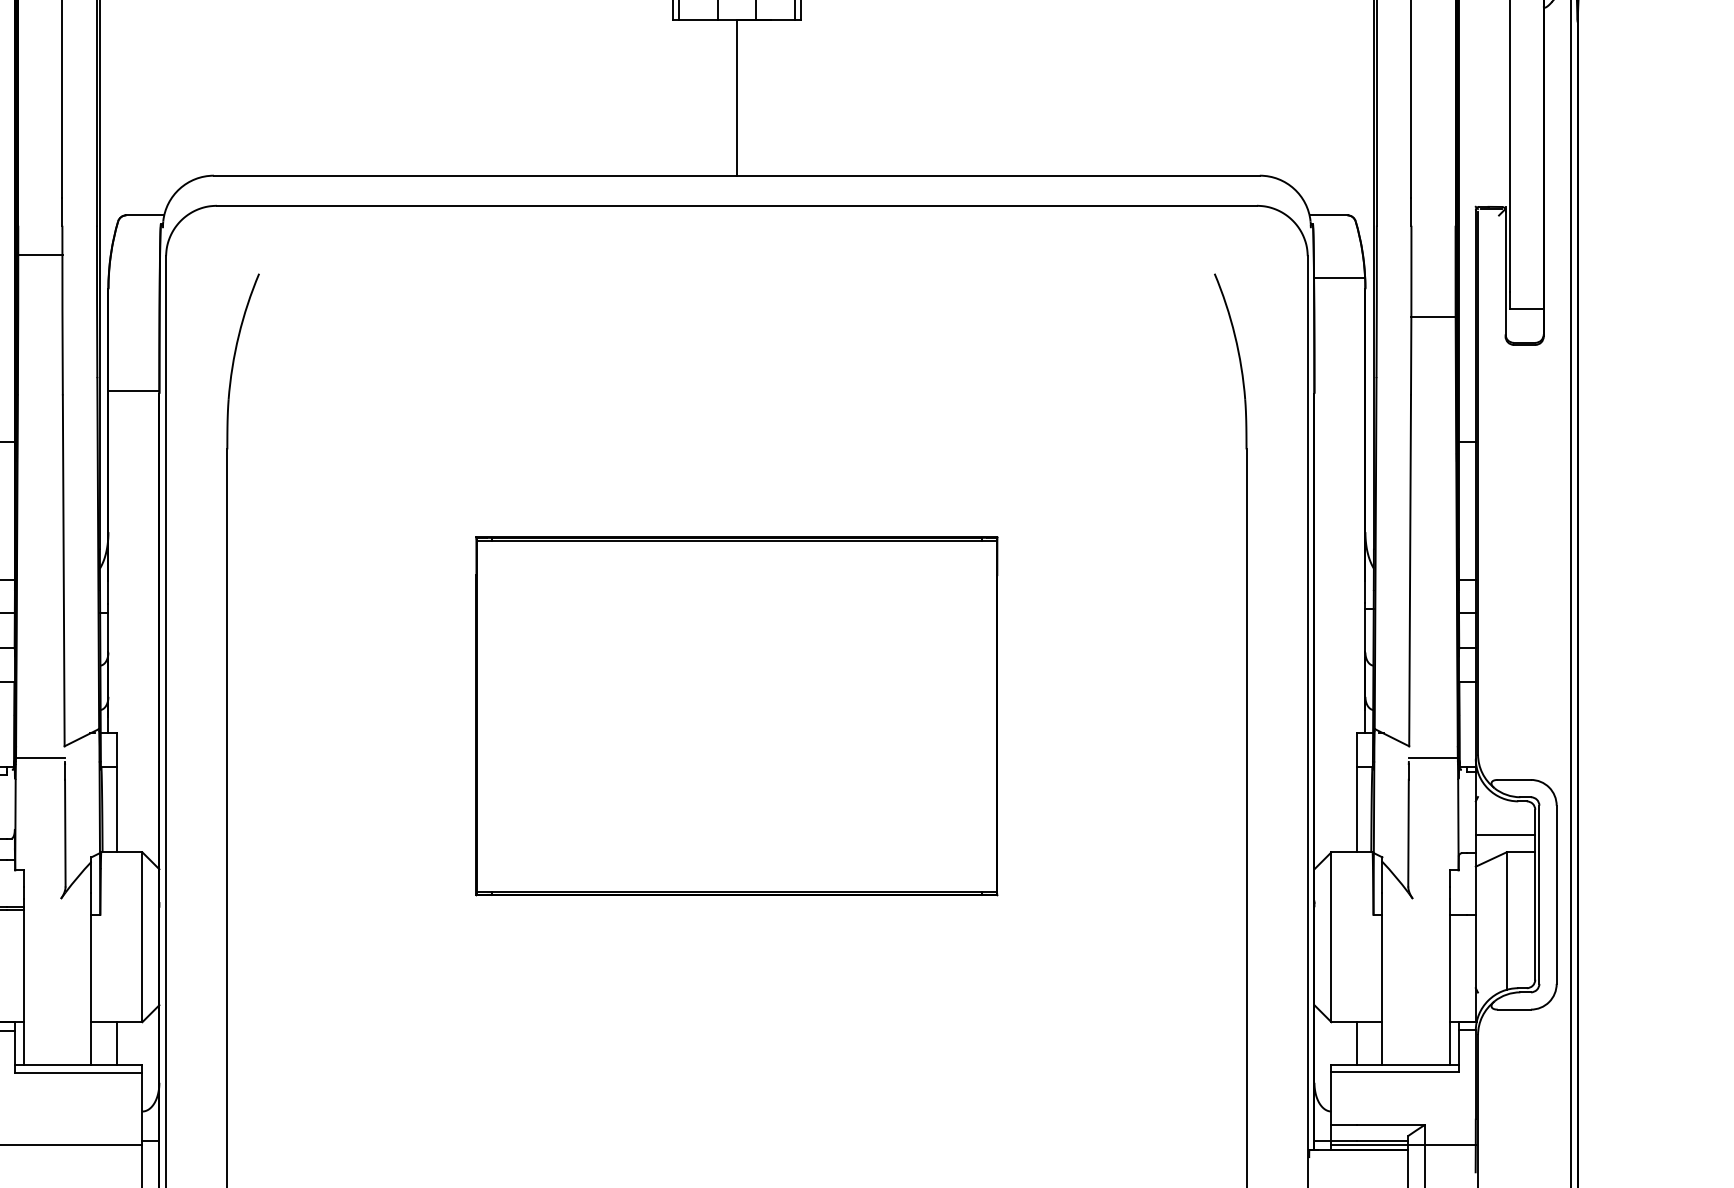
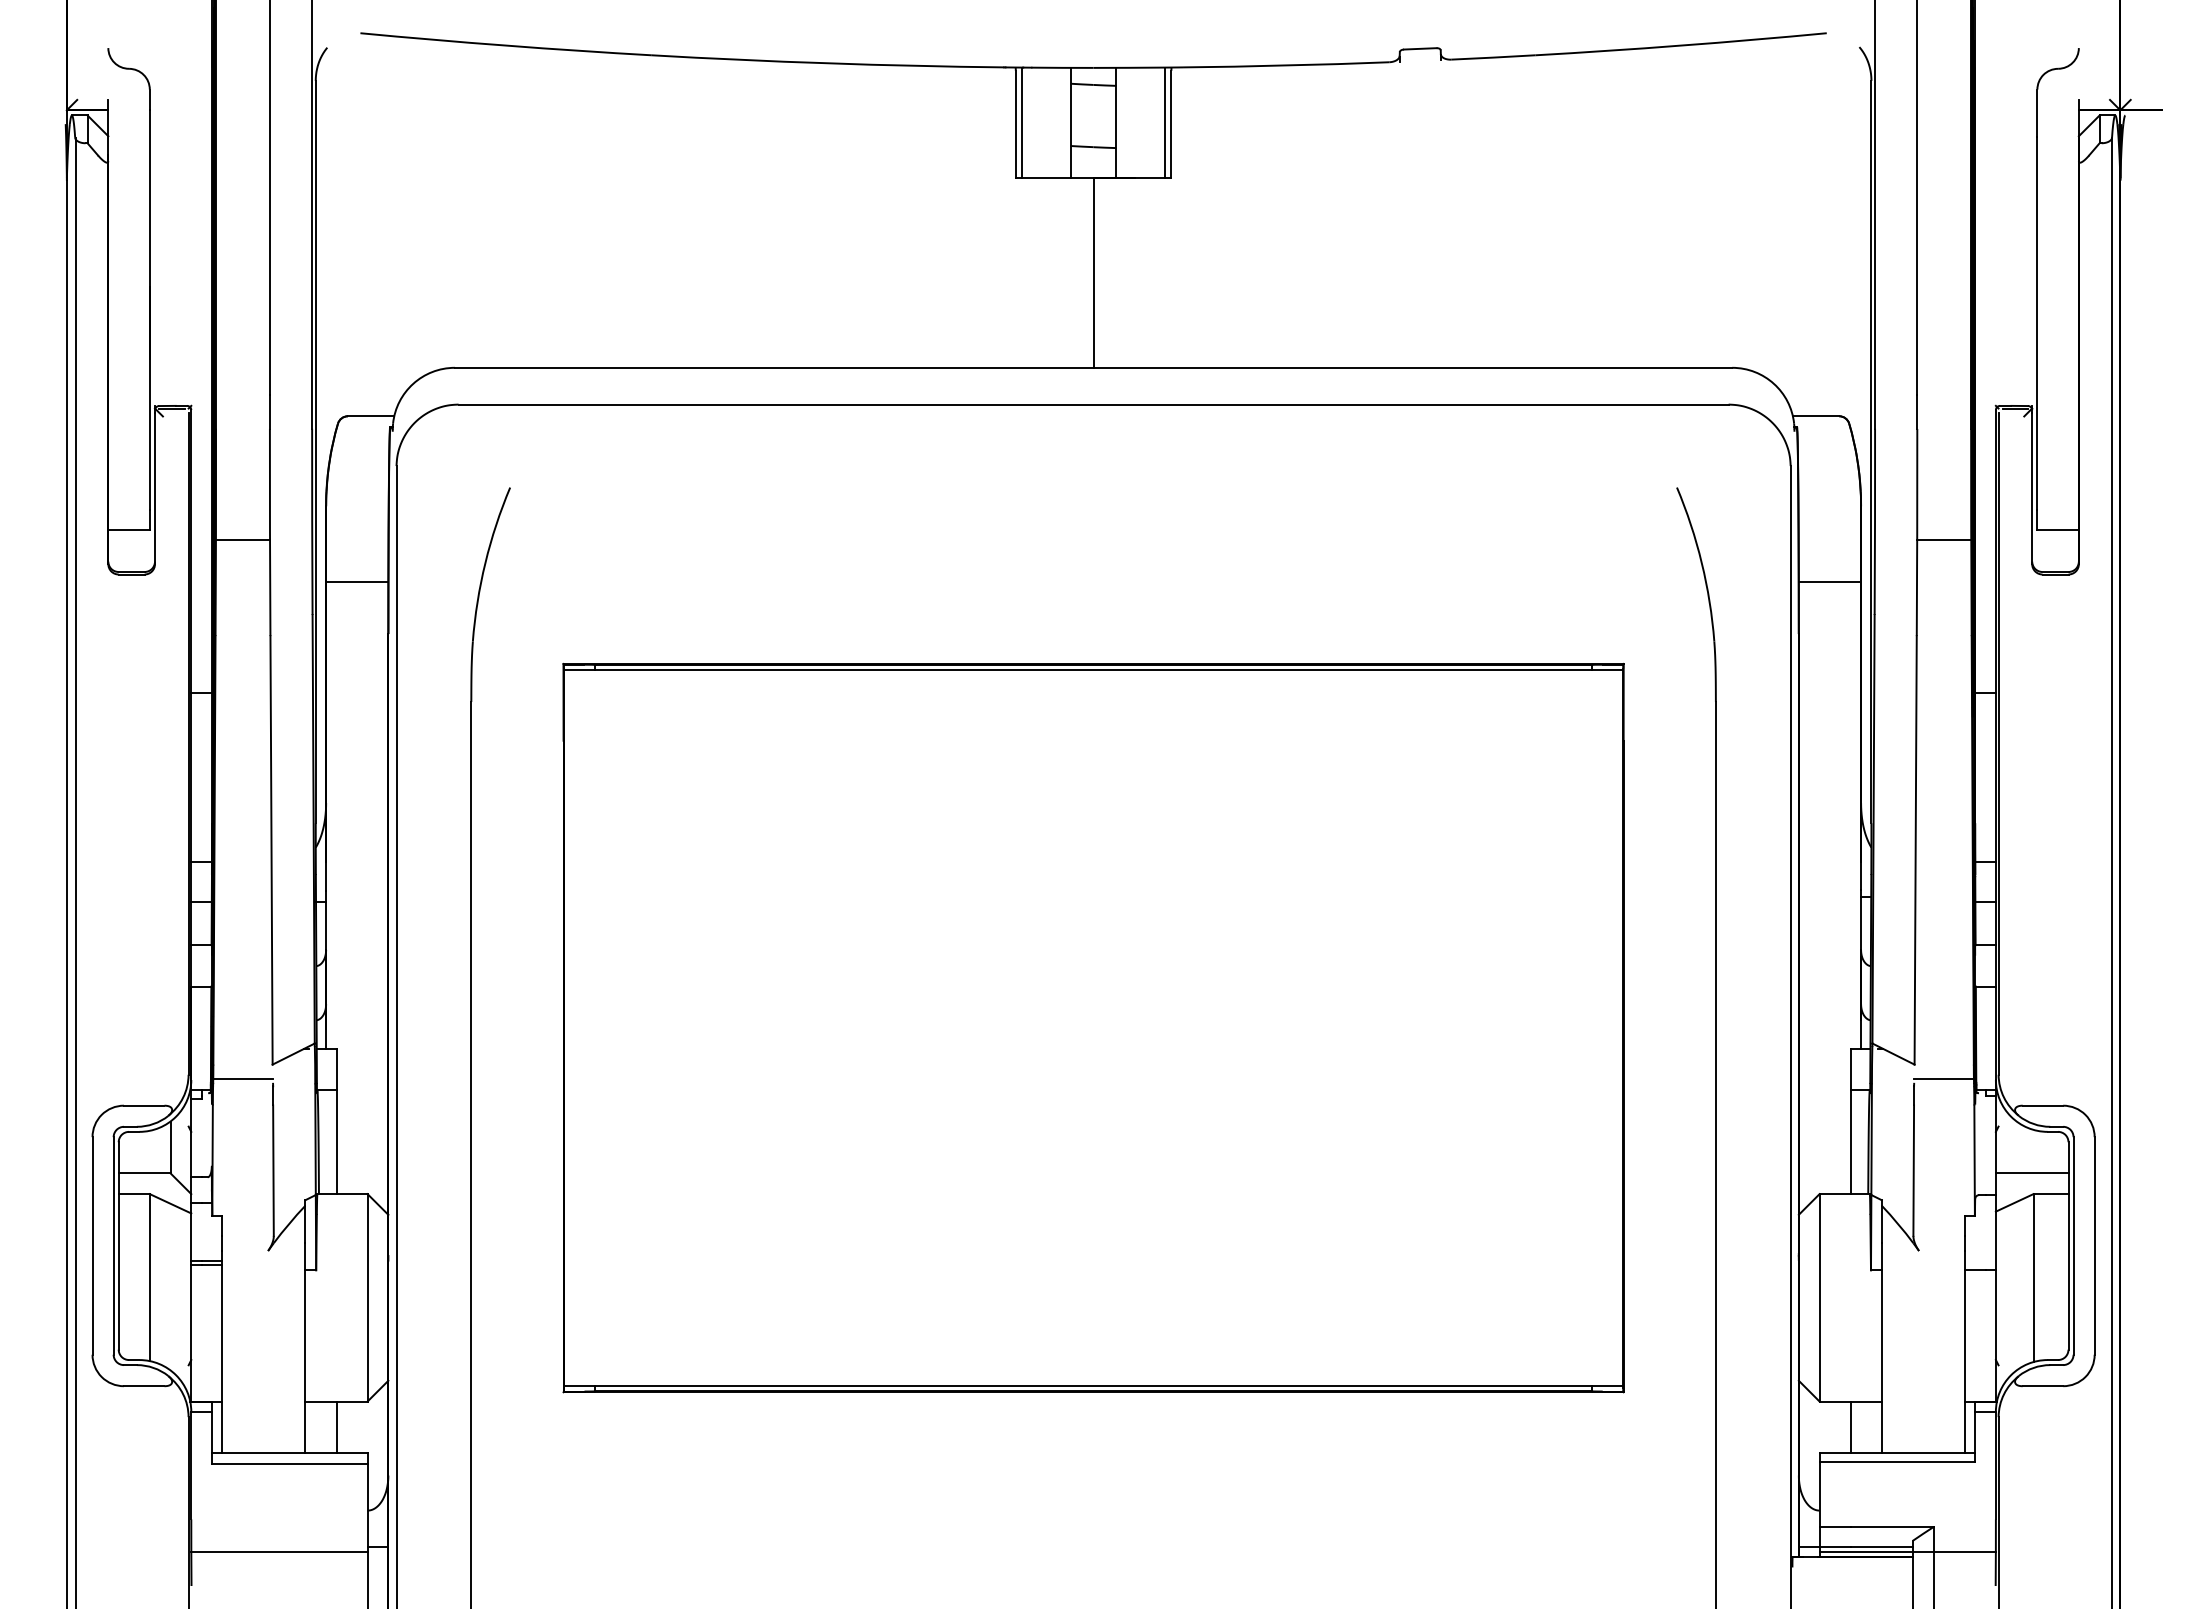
line: (39, 254) -> (242, 540), moved
line: (1339, 277) -> (1829, 582), moved
line: (134, 391) -> (357, 582), moved
part: (736, 715) -> (1093, 1027), size x1.67

